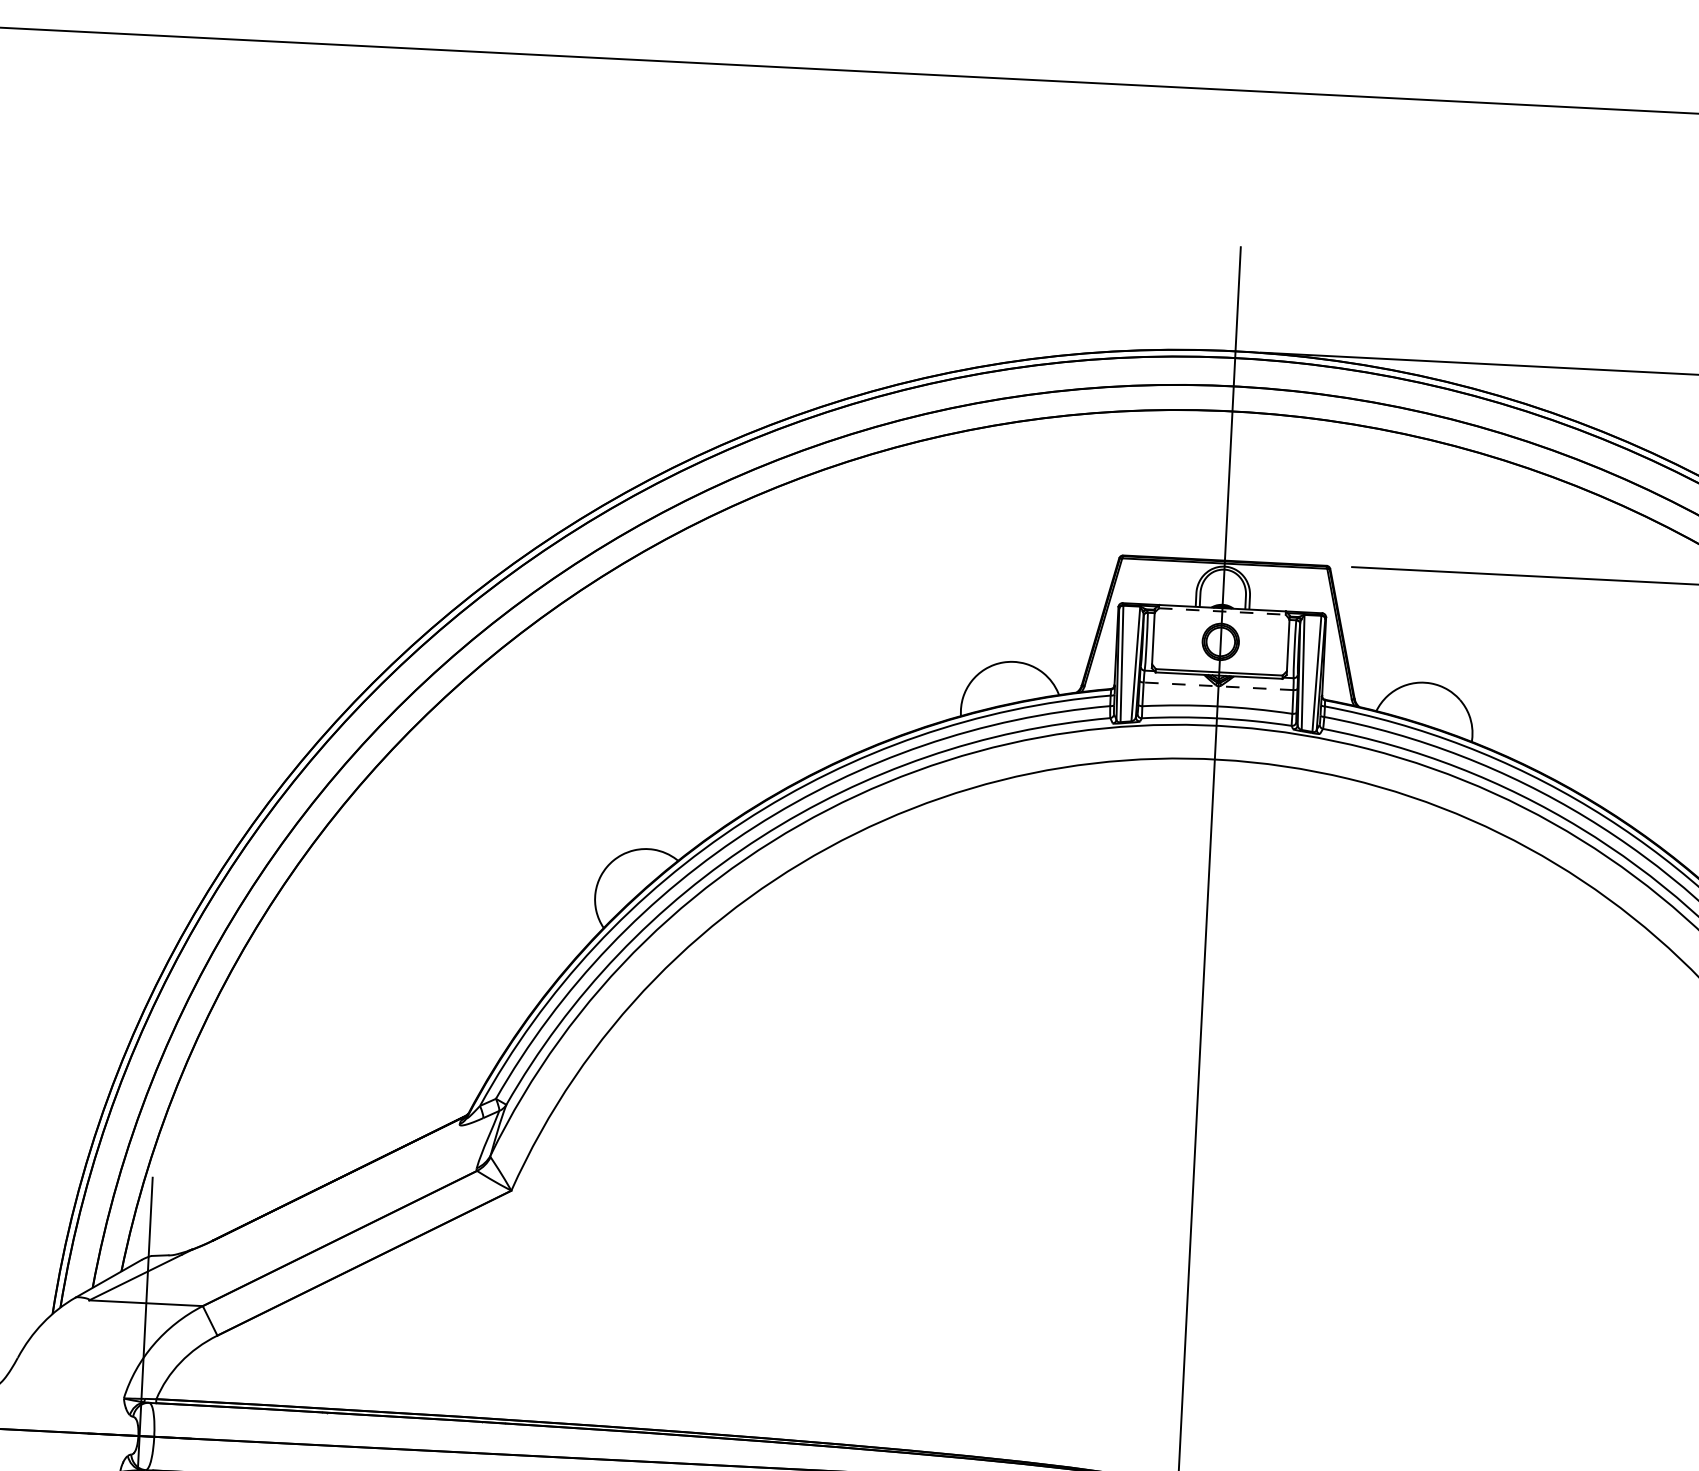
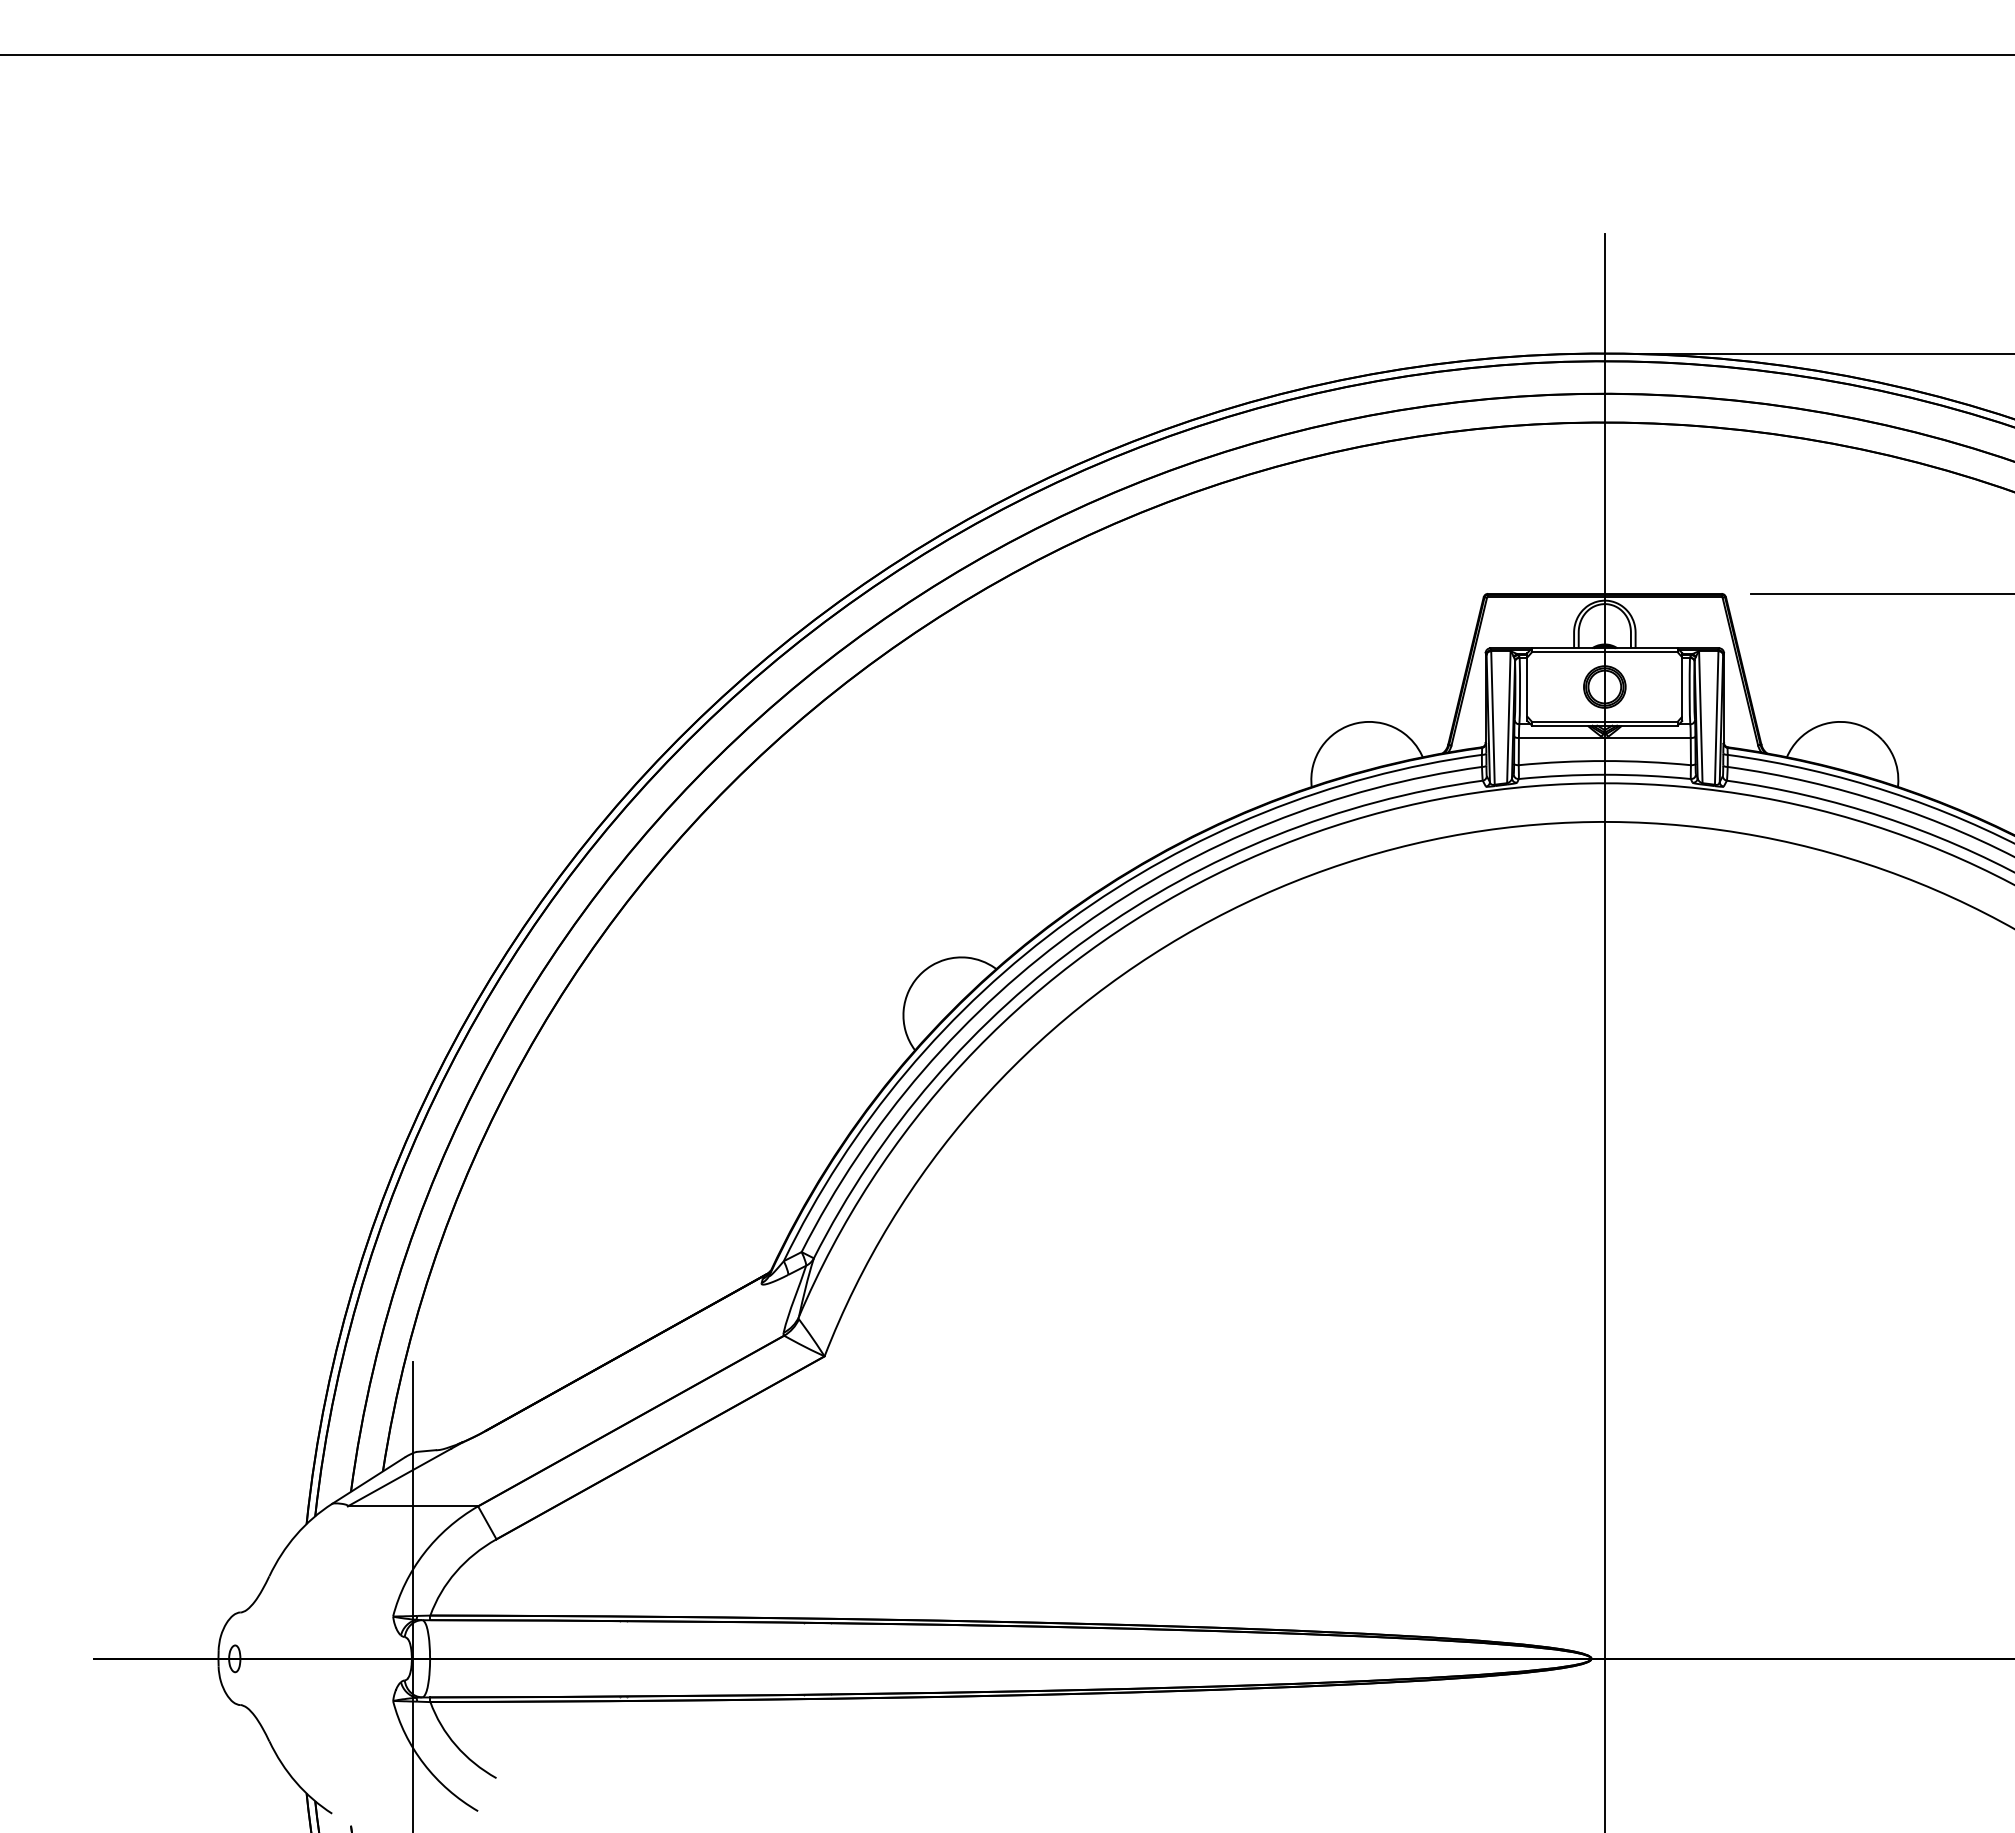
line: (1222, 611) -> (1604, 652), dashed -> solid
line: (1218, 686) -> (1604, 738), dashed -> solid

